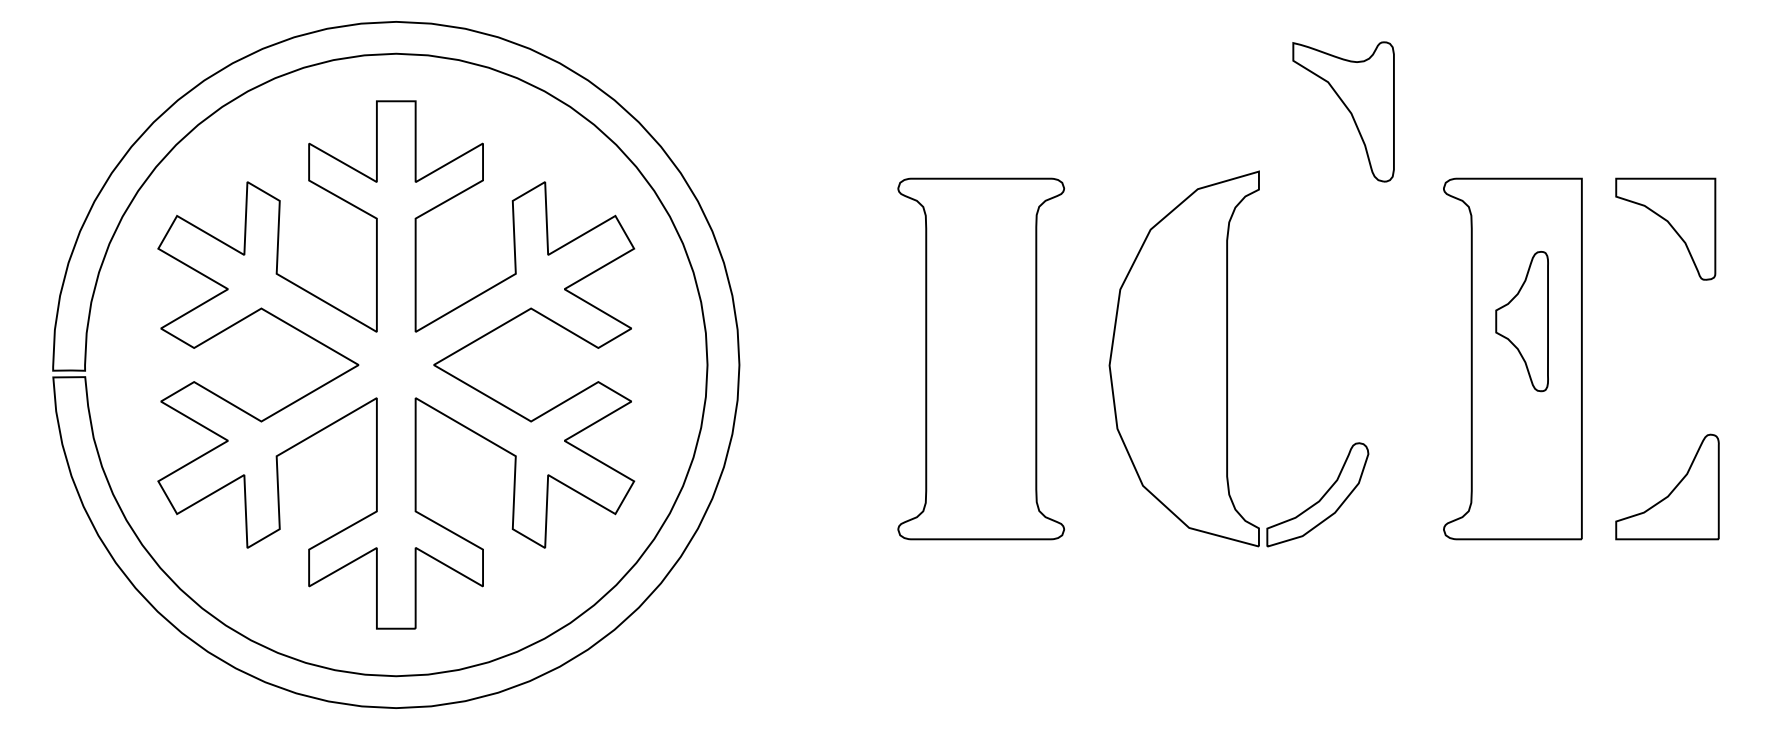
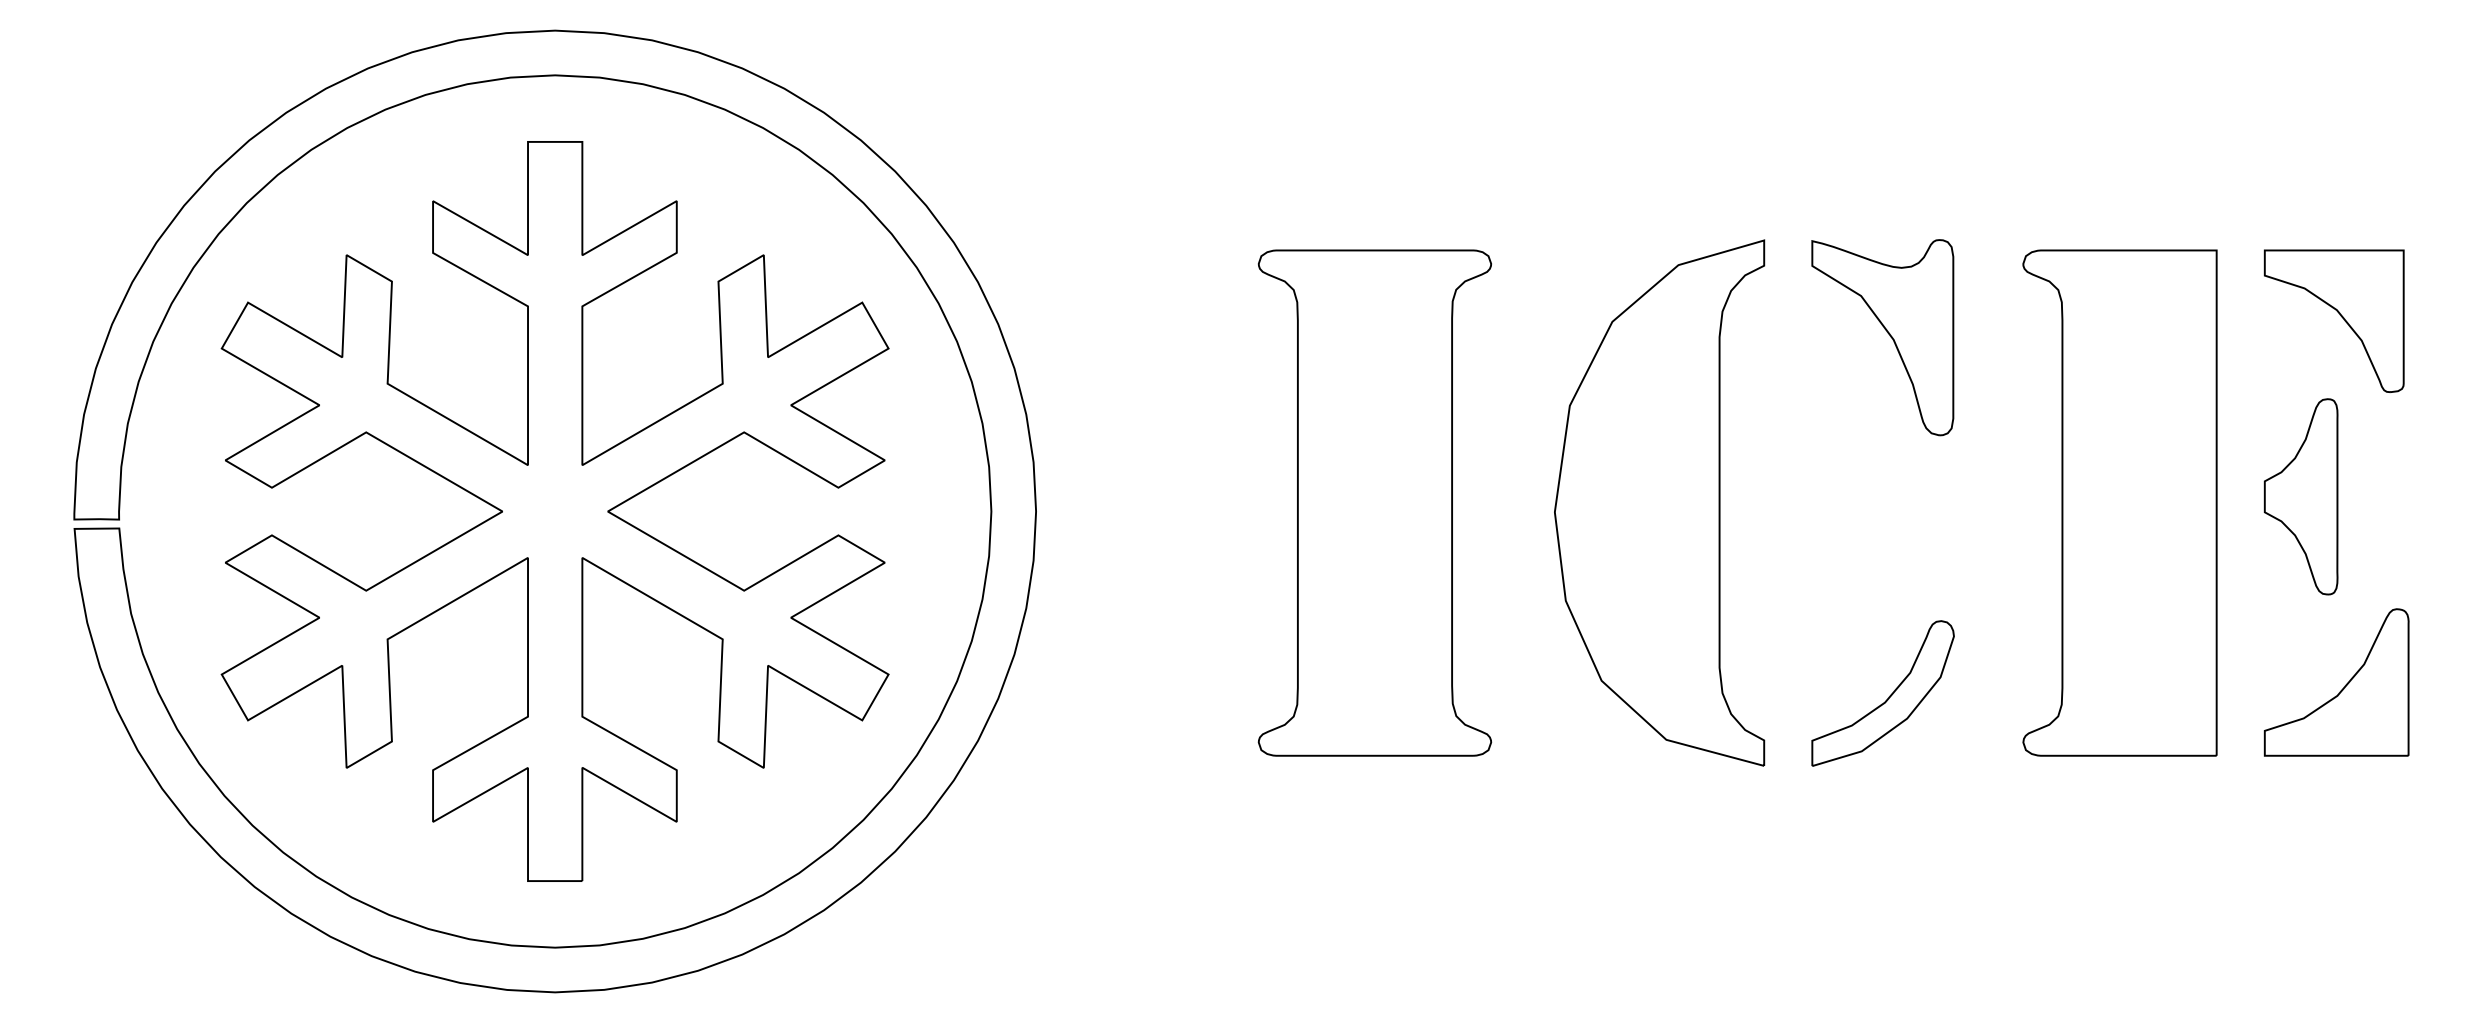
part: (1343, 111) -> (1882, 337), moved
part: (1521, 321) -> (2300, 496), moved
part: (1317, 494) -> (1882, 692), moved

